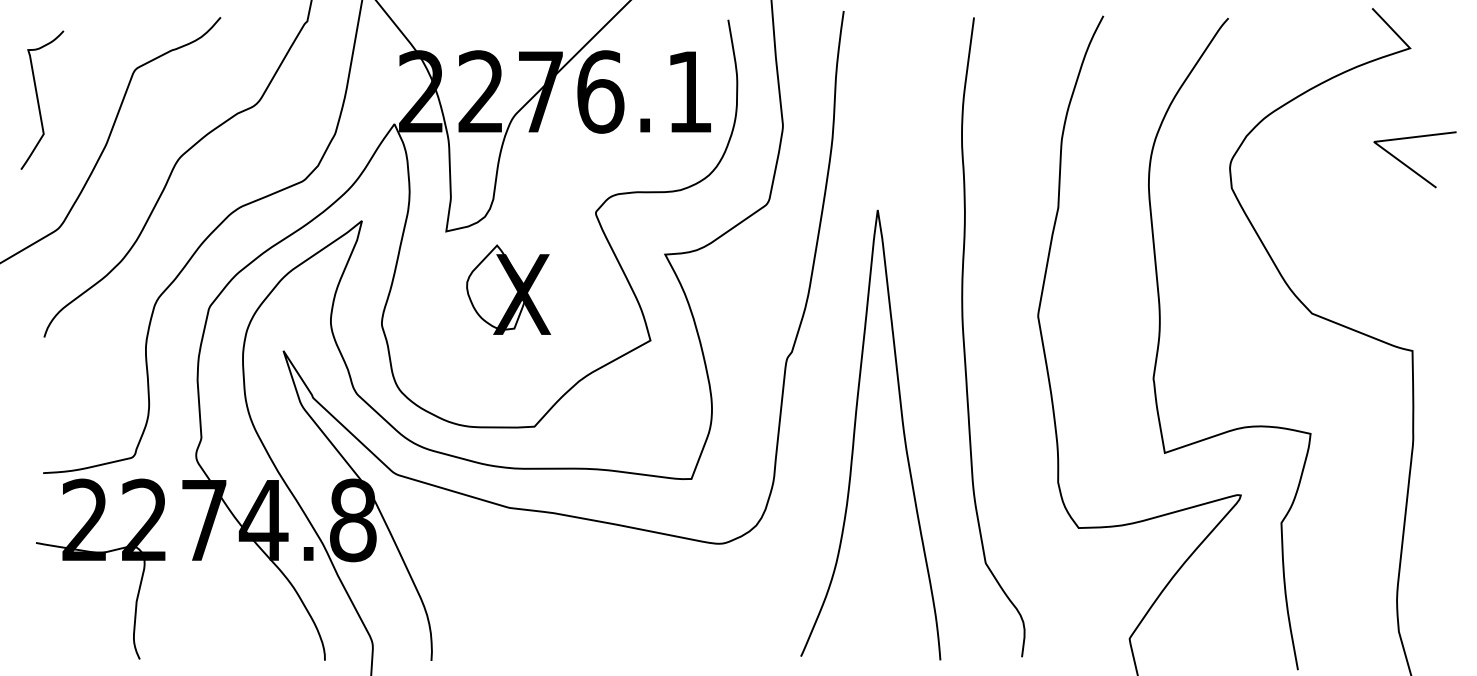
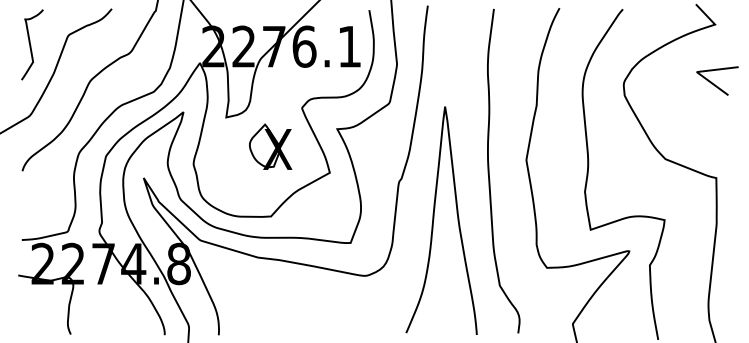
curve: (40, 101) -> (31, 45), moved
part: (507, 288) -> (270, 146), moved

